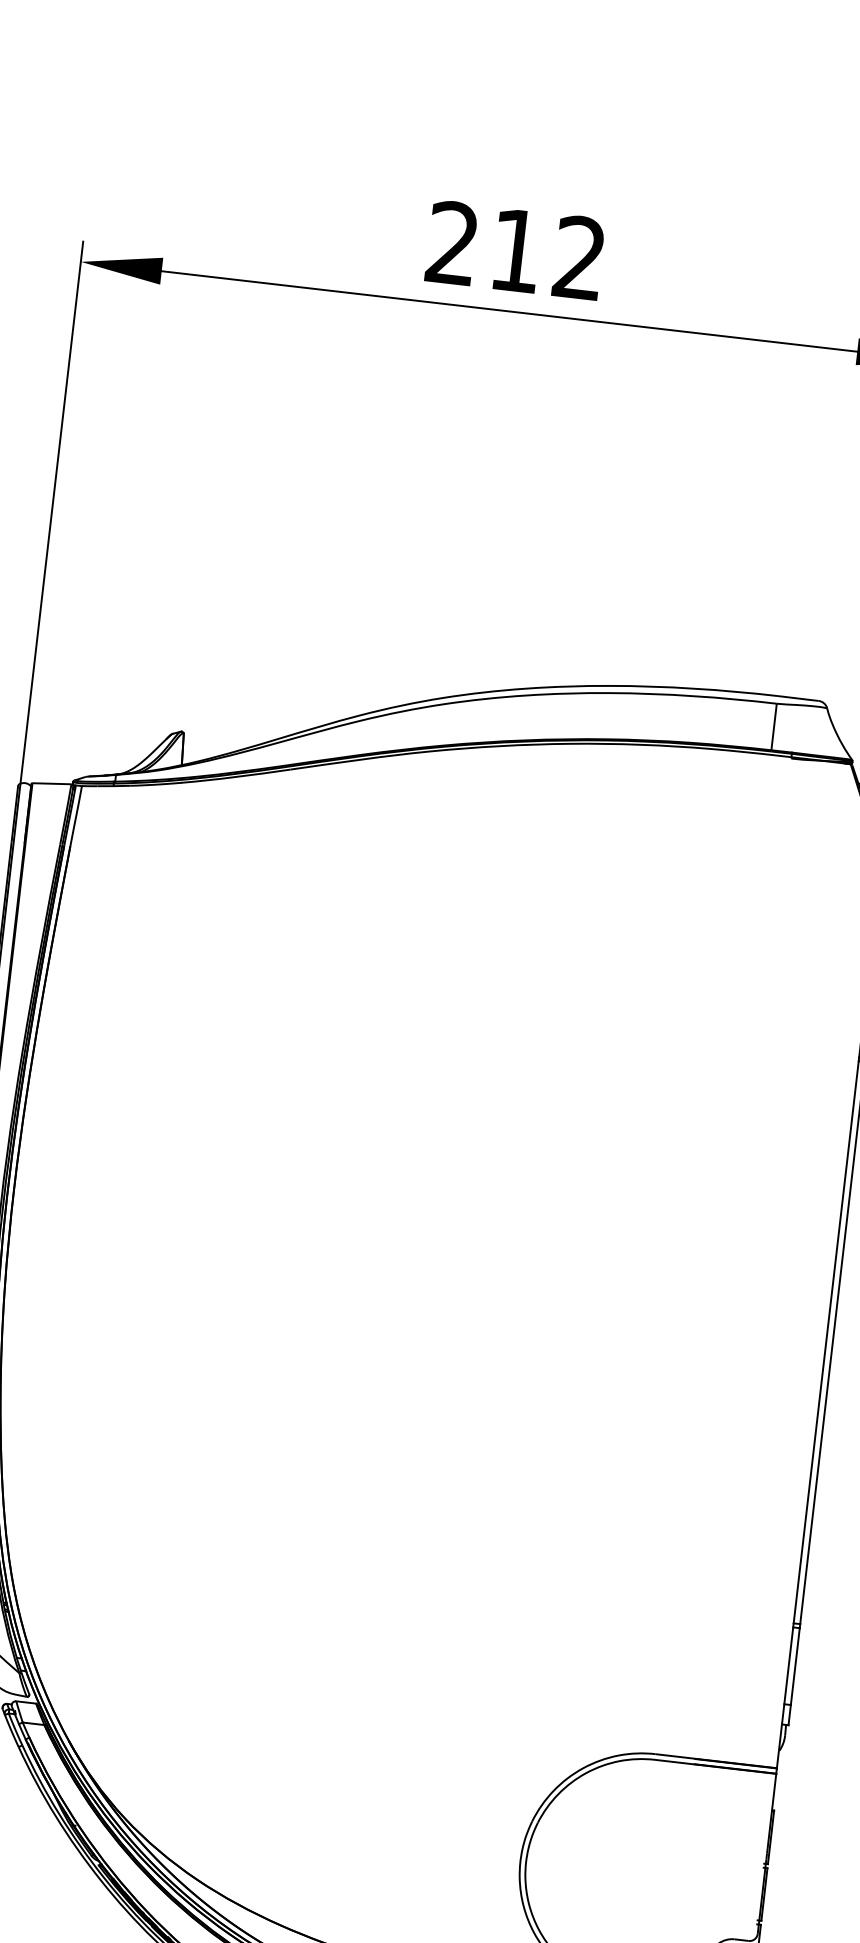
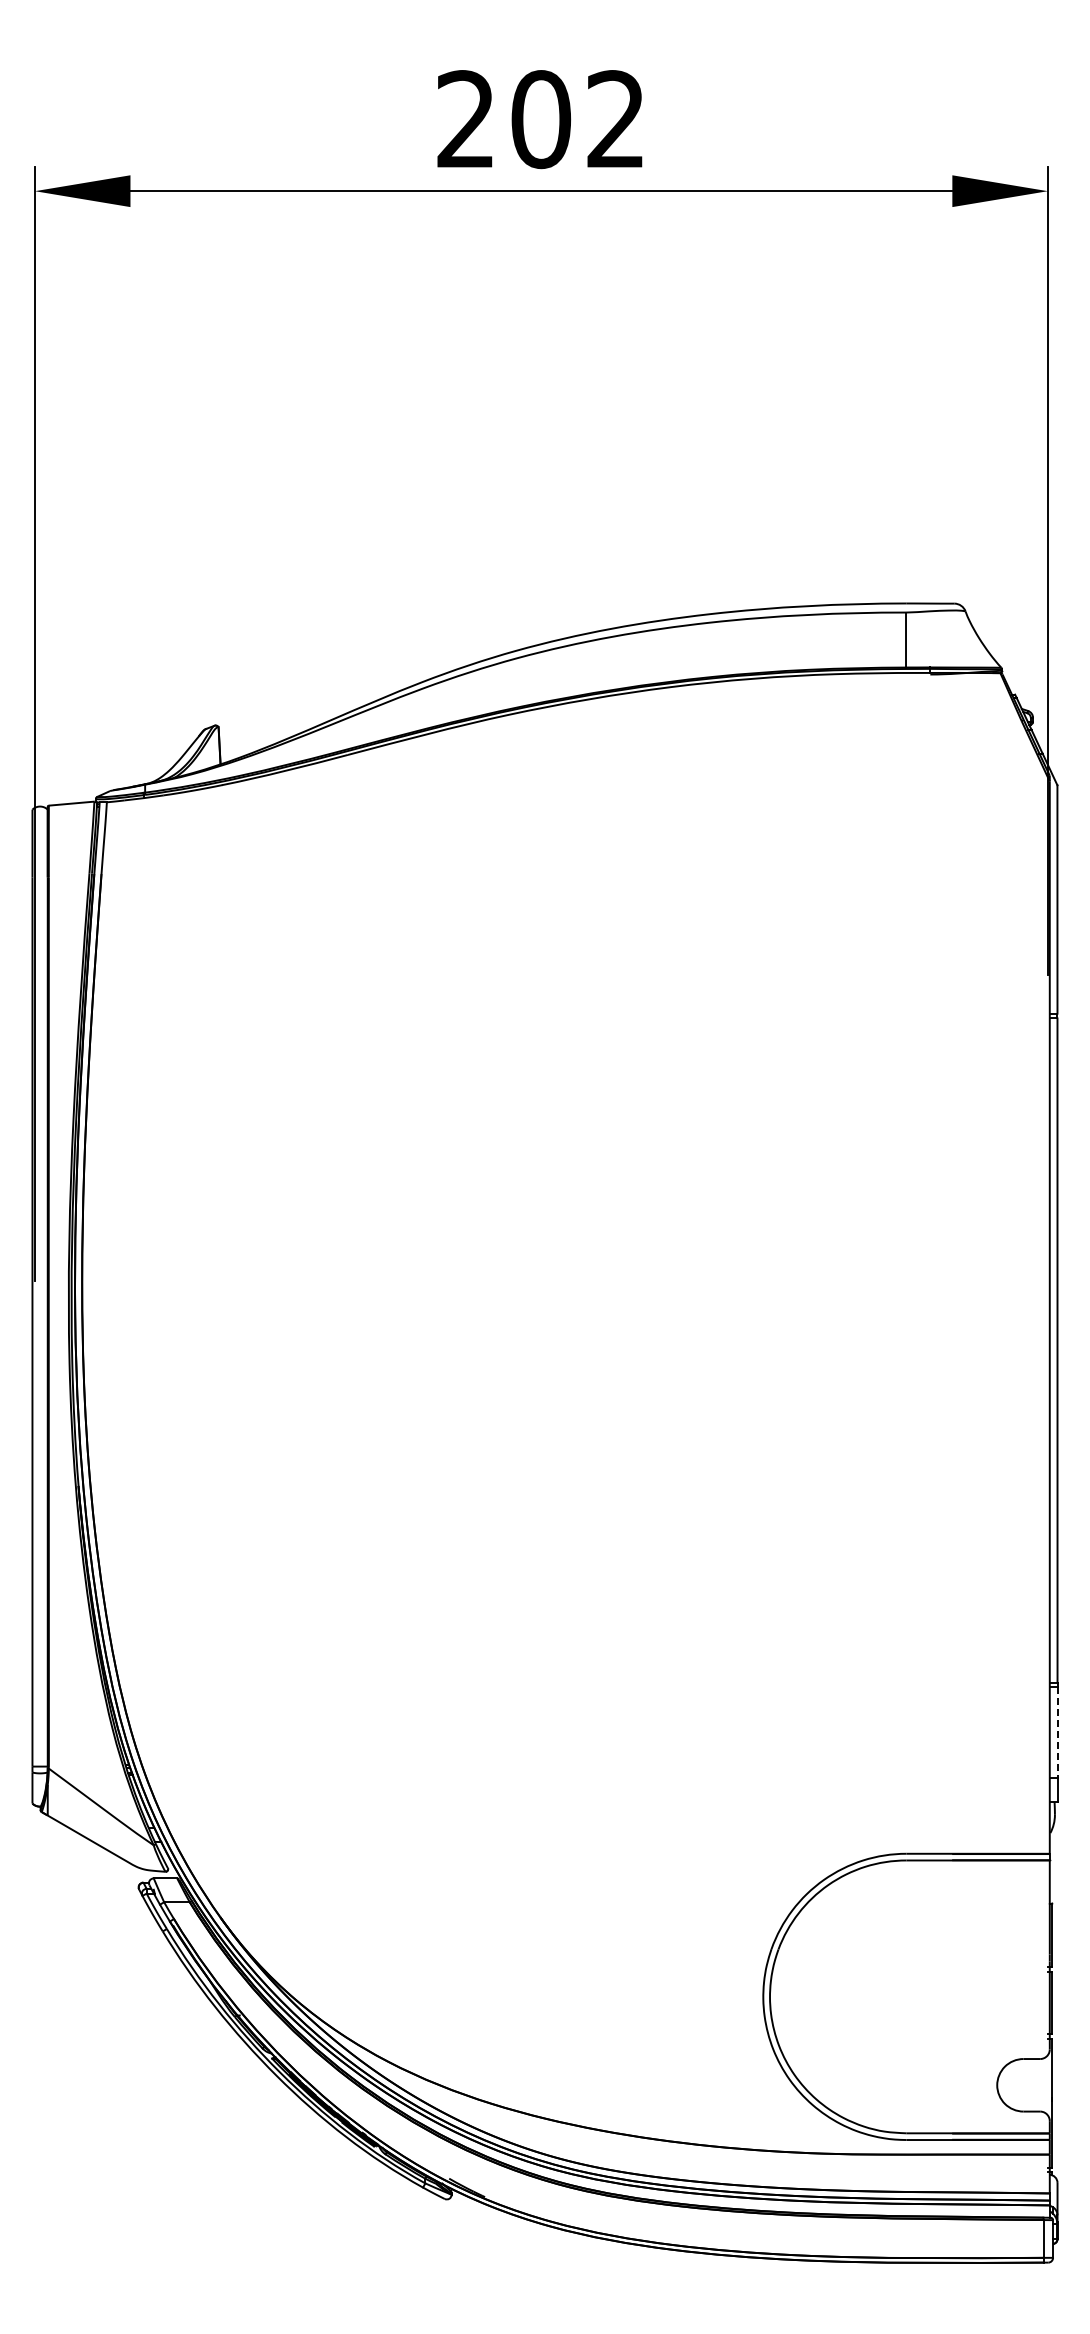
text: (516, 250) -> (541, 119), 212 -> 202
line: (795, 1667) -> (1057, 1733), solid -> dashed

